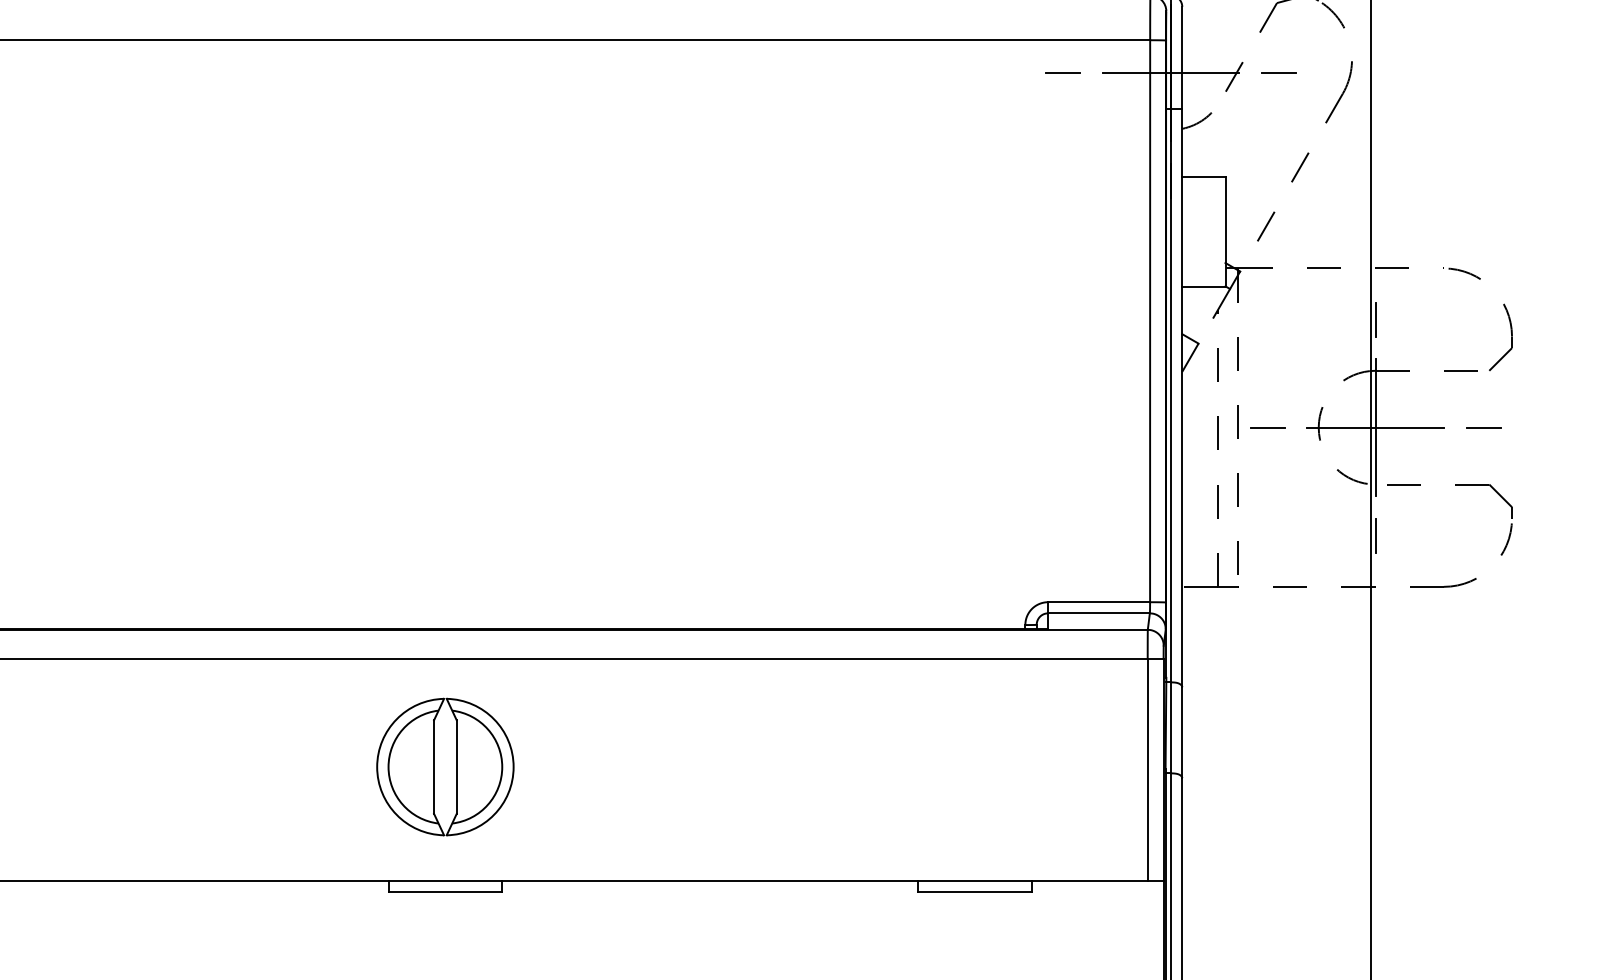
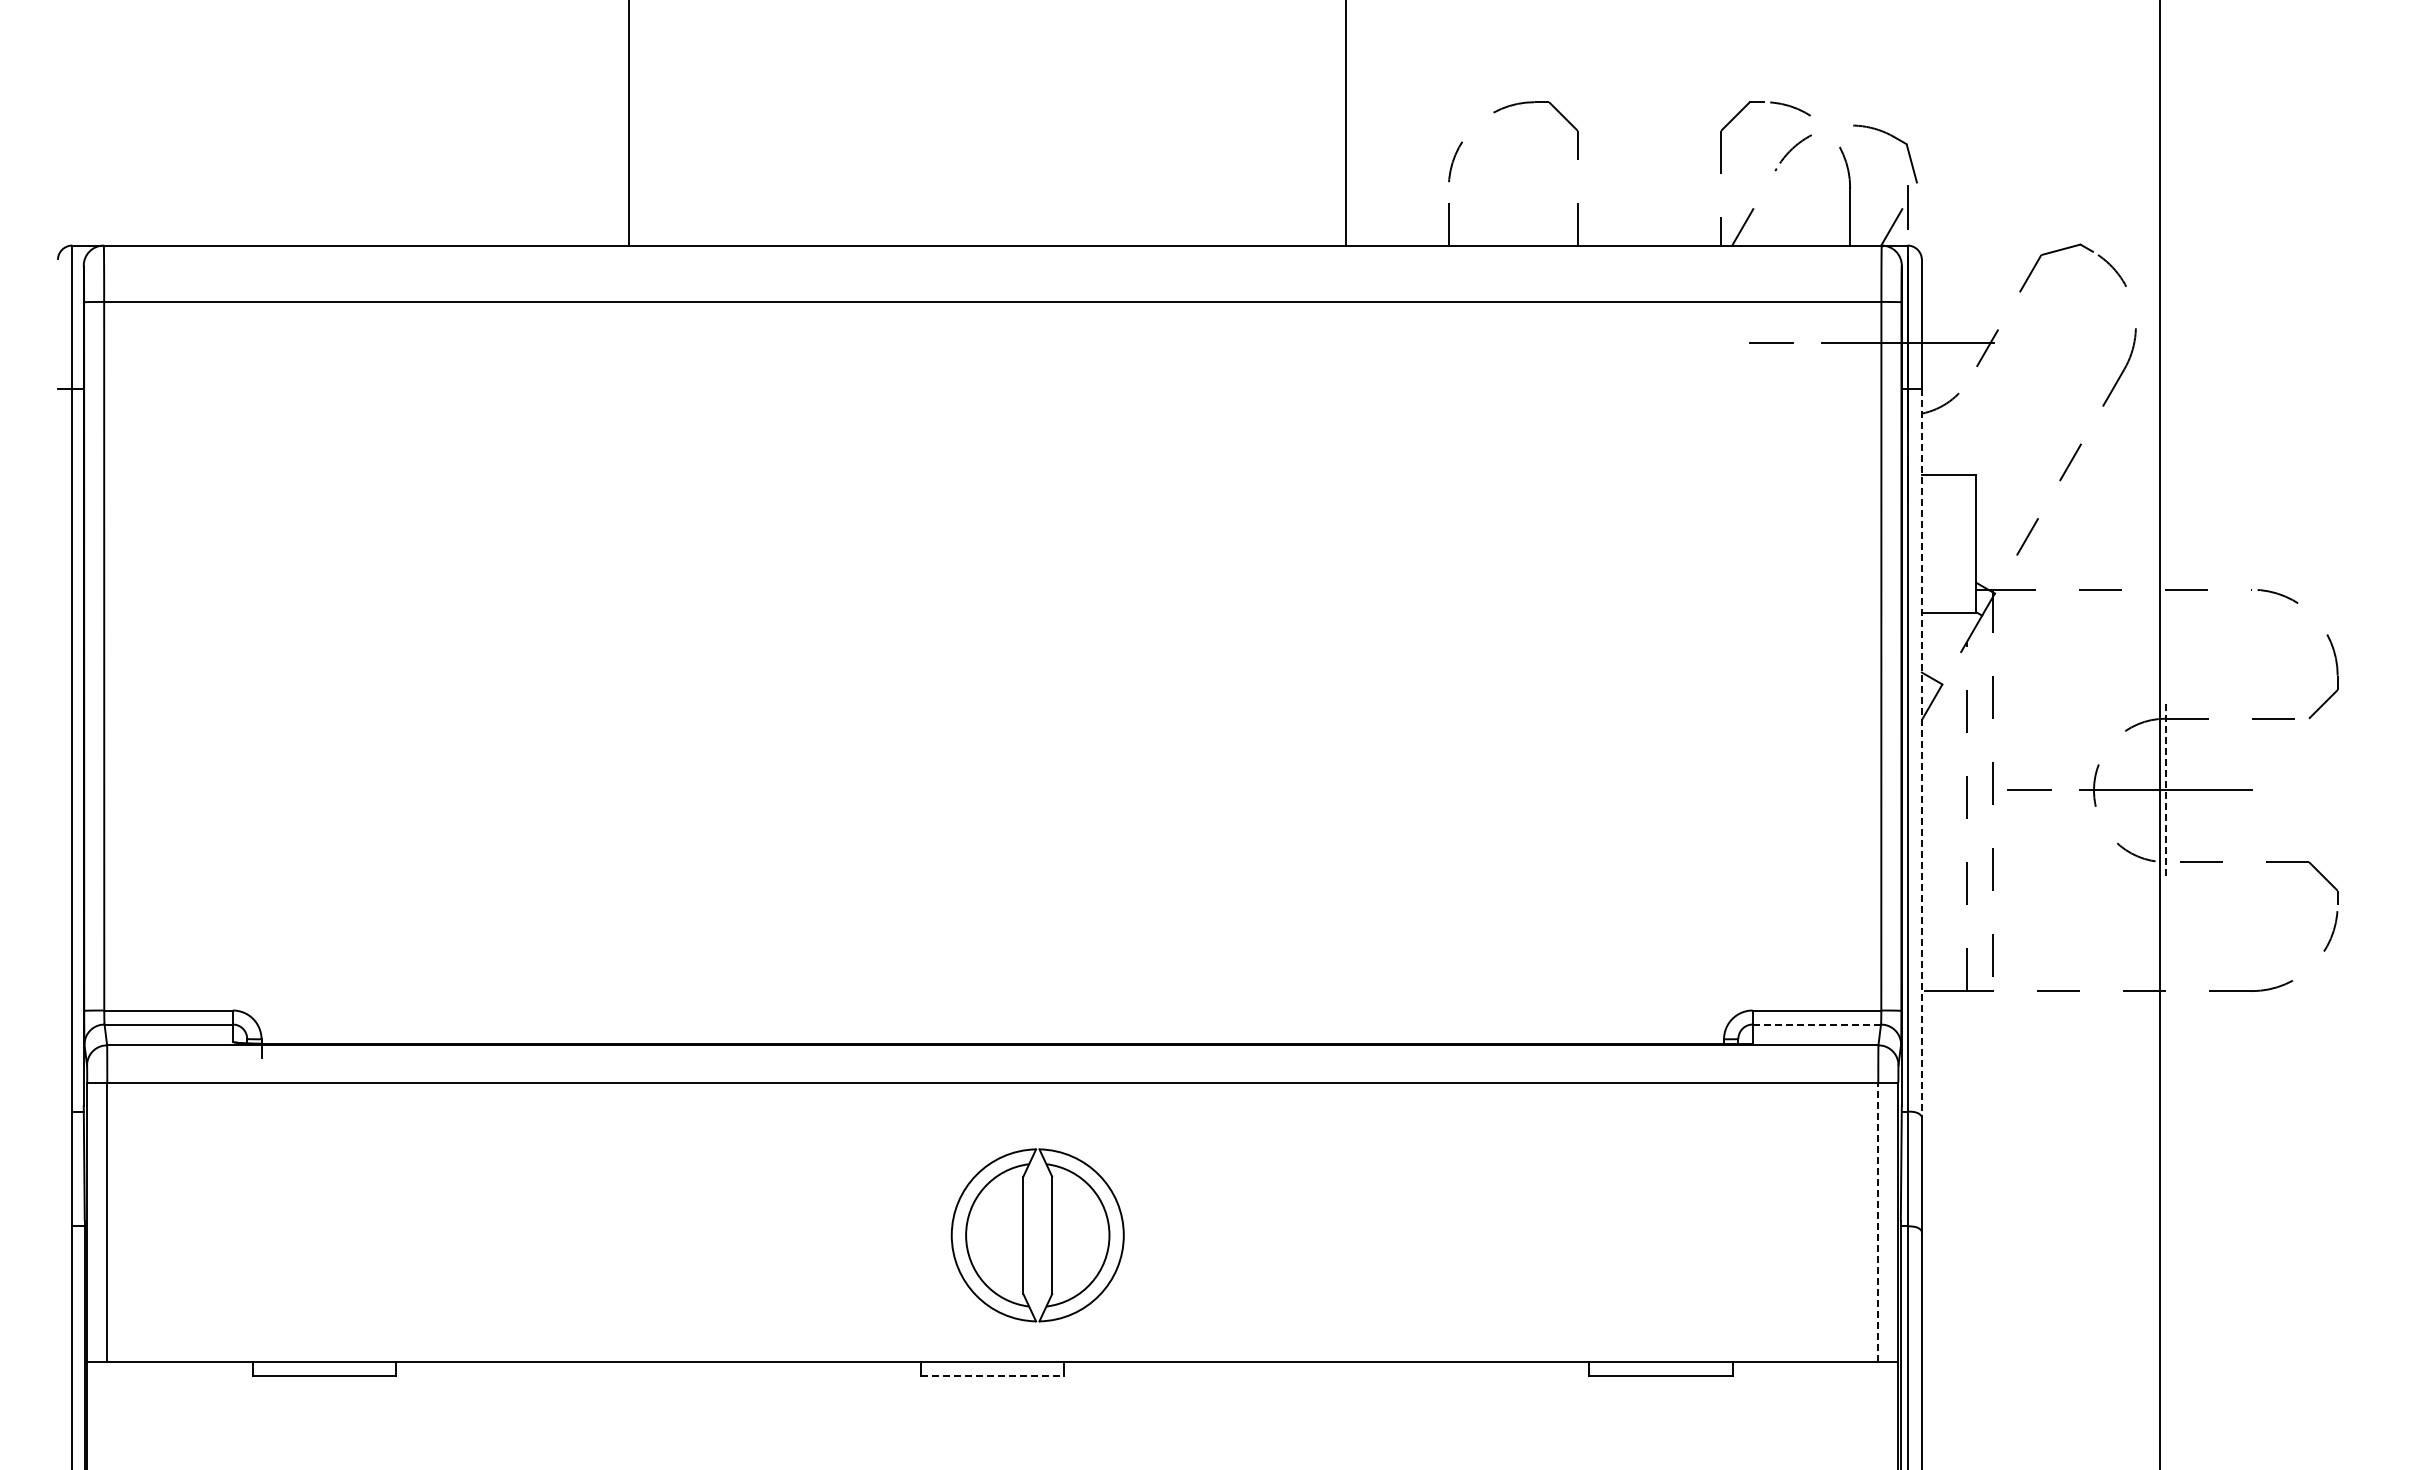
line: (1278, 73) -> (2043, 343), removed
line: (1375, 319) -> (2165, 653), removed
line: (1181, 398) -> (1921, 753), solid -> dashed
line: (1483, 426) -> (2301, 789), removed
line: (1375, 427) -> (2165, 790), solid -> dashed
line: (1375, 535) -> (2165, 926), removed
line: (1098, 613) -> (1816, 1024), solid -> dashed
part: (445, 767) -> (1037, 1235), moved
line: (1147, 770) -> (1878, 1222), solid -> dashed
line: (445, 892) -> (992, 1376), solid -> dashed

